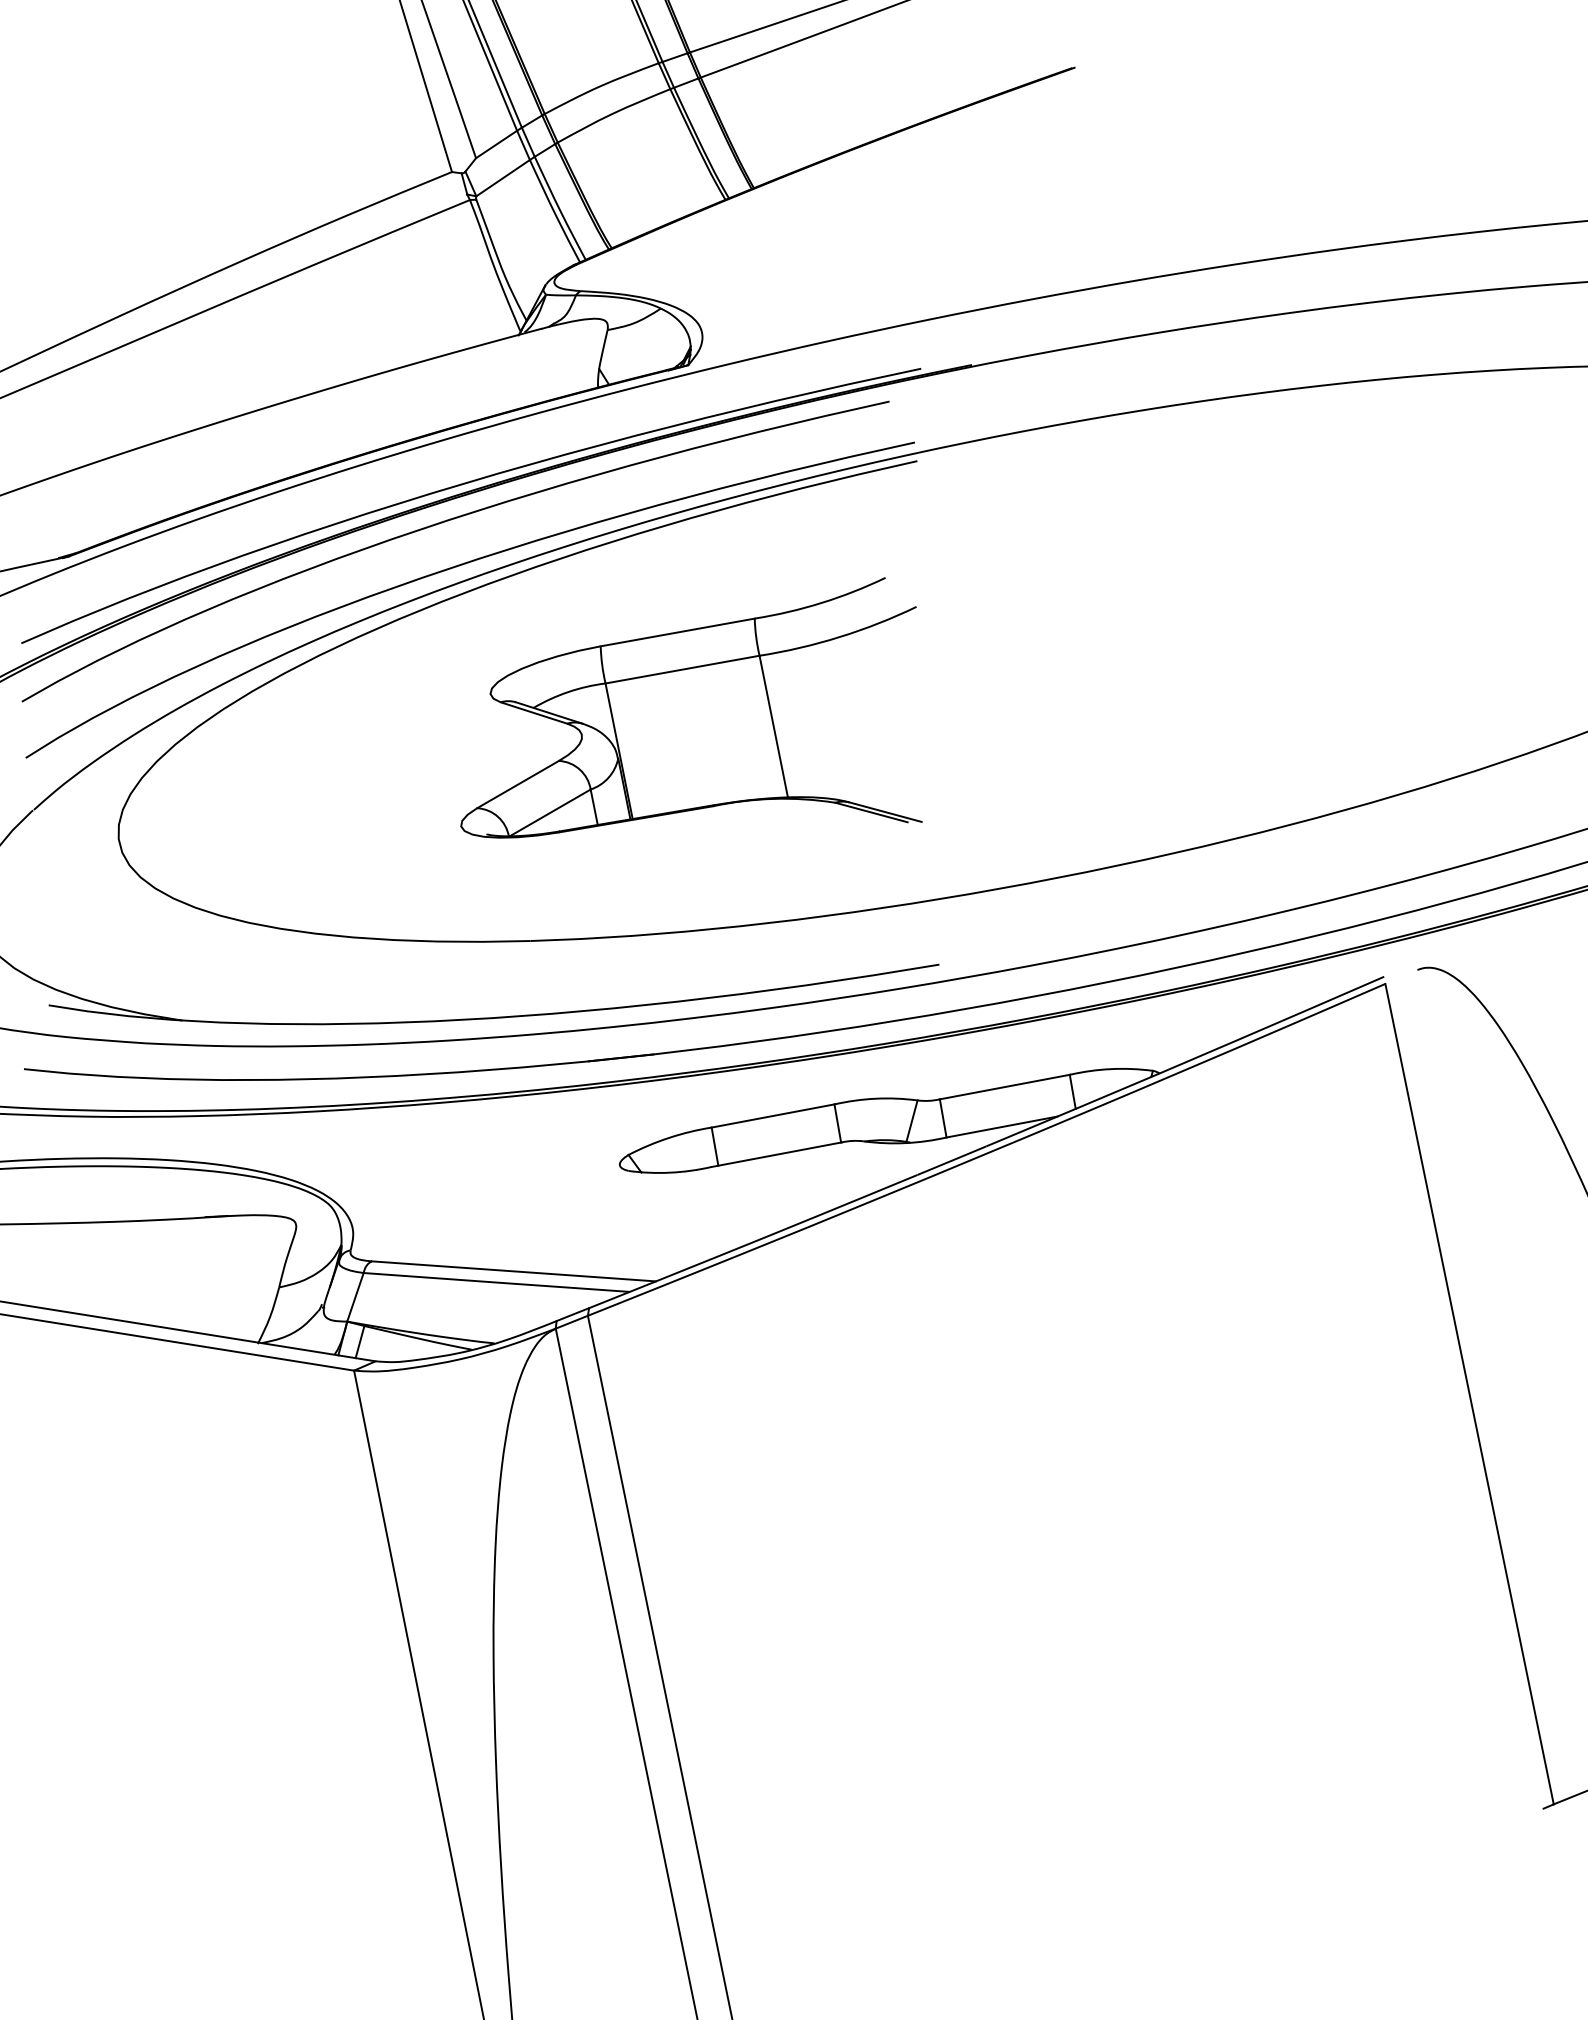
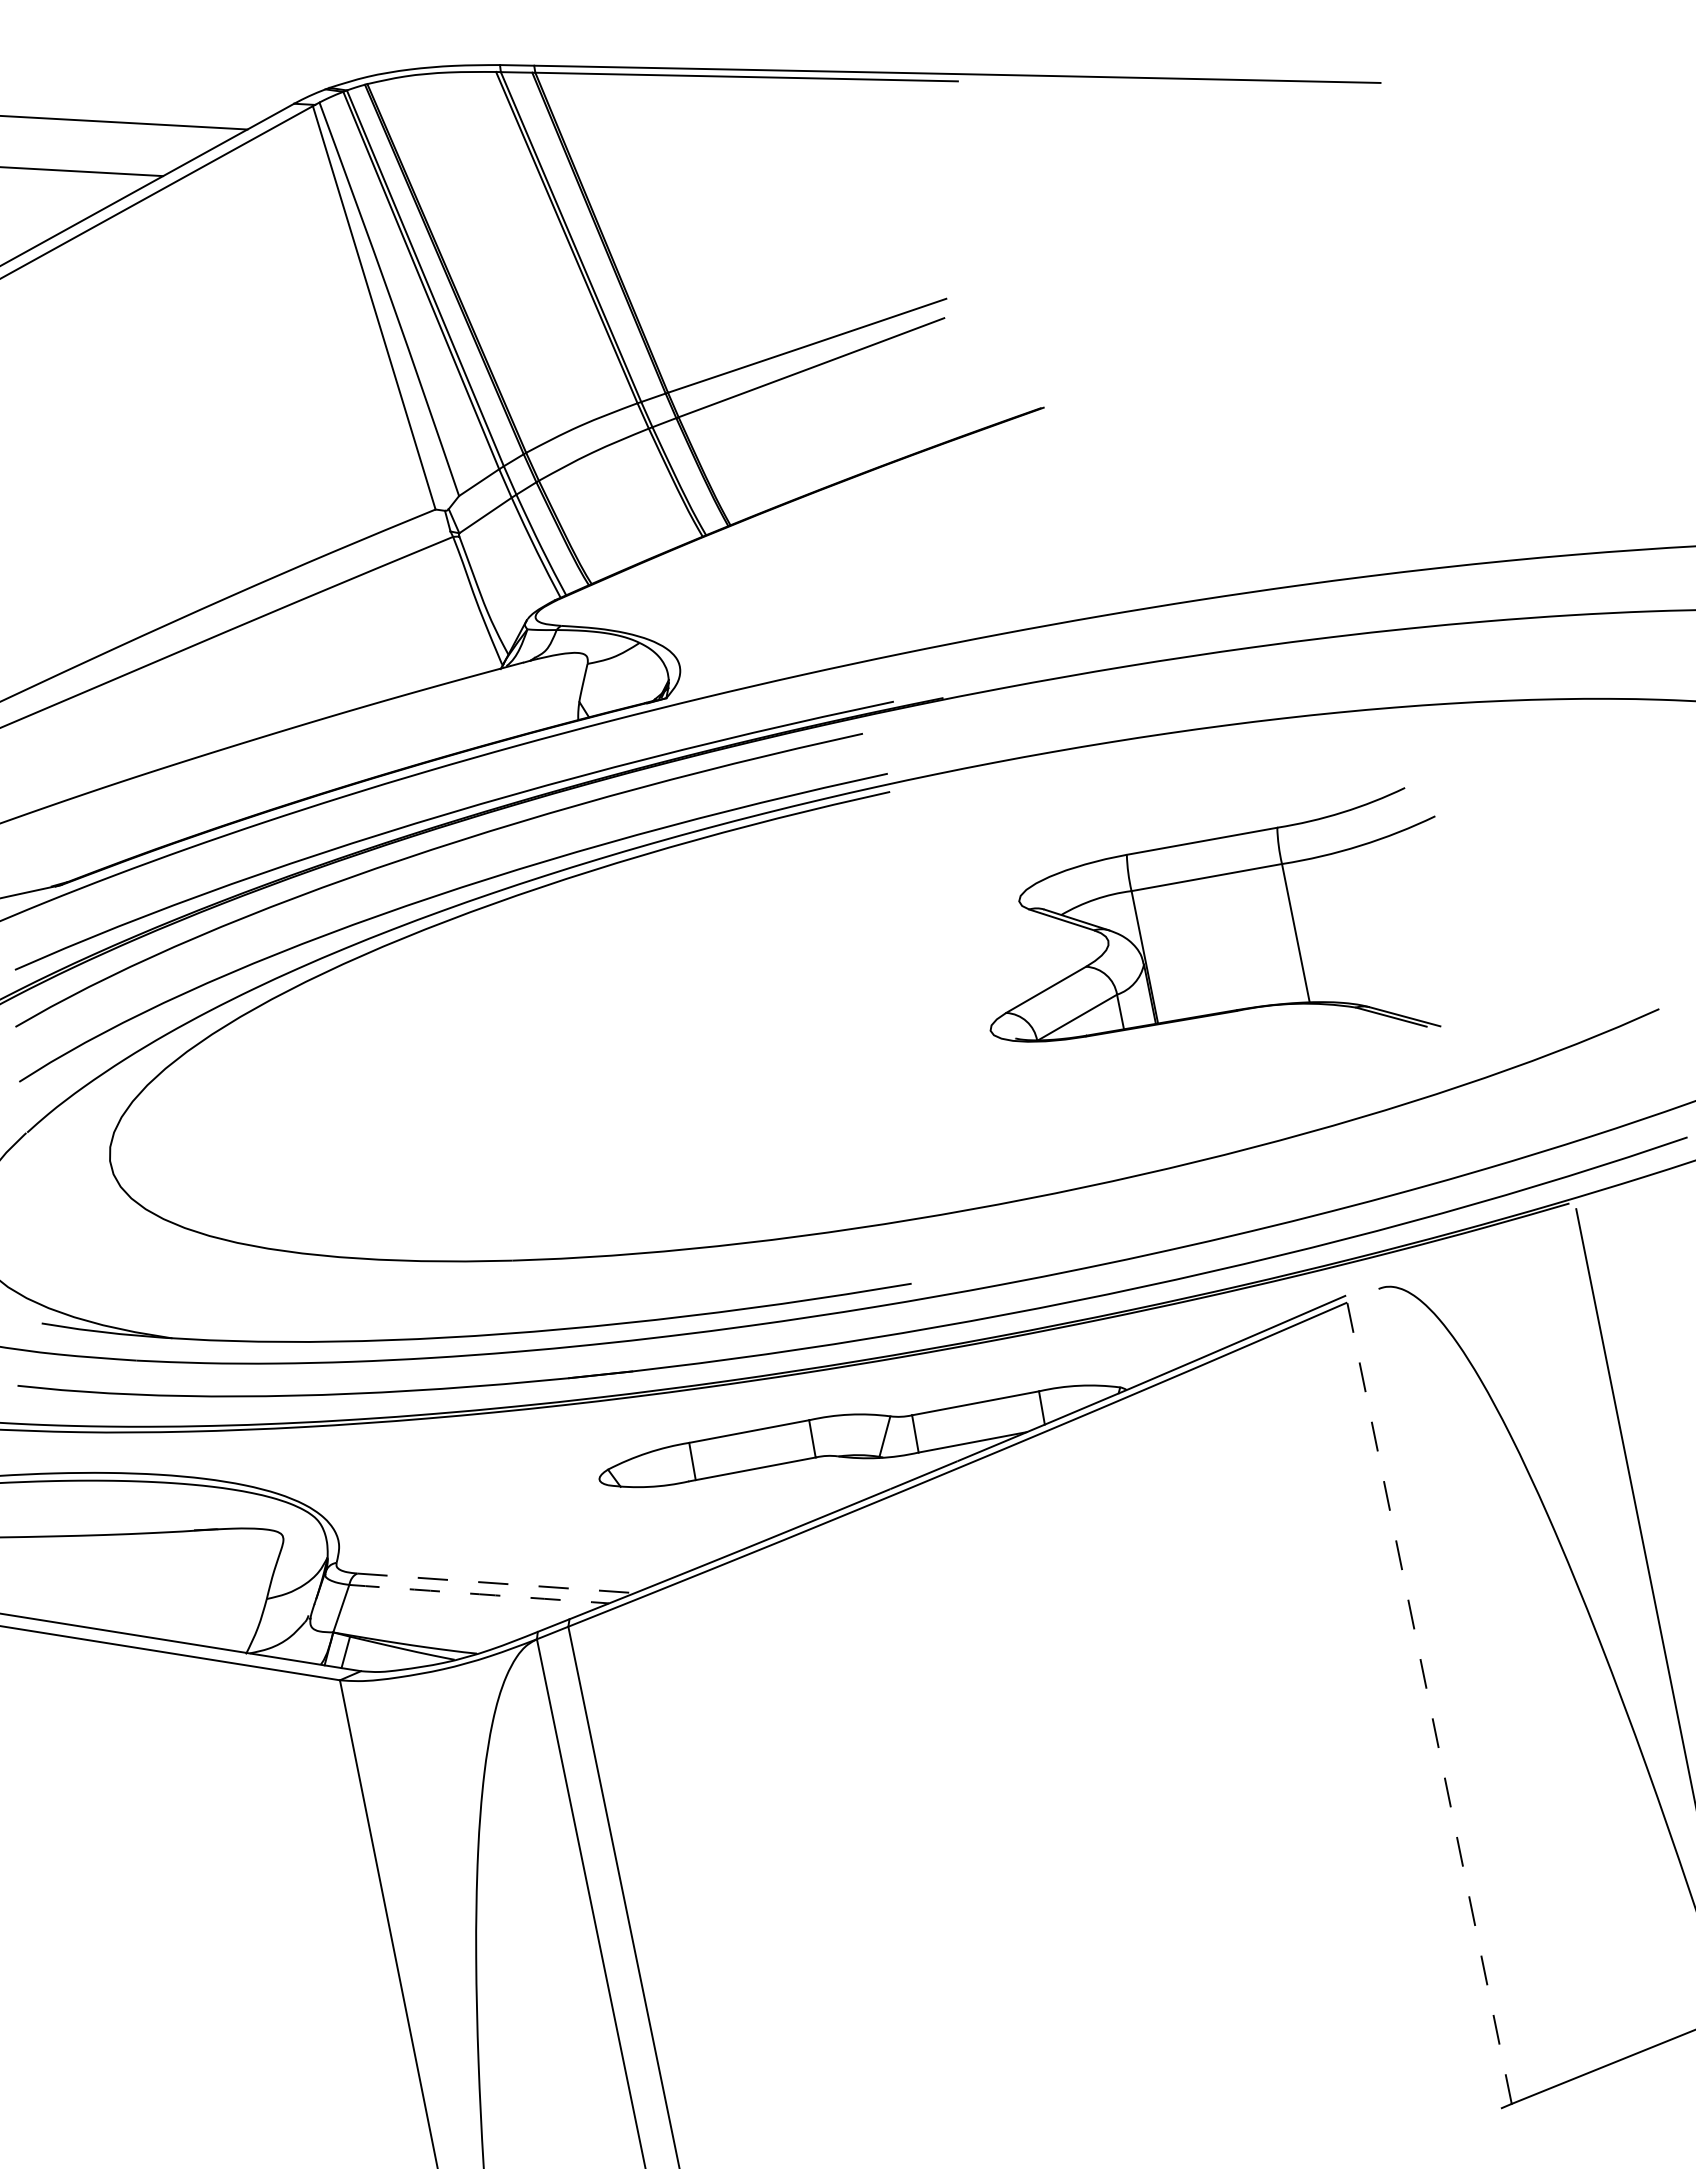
part: (691, 707) -> (1215, 914), moved
line: (514, 1271) -> (496, 1583), solid -> dashed
arc: (496, 1282) -> (479, 1594), solid -> dashed
line: (1469, 1393) -> (1429, 1702), solid -> dashed

